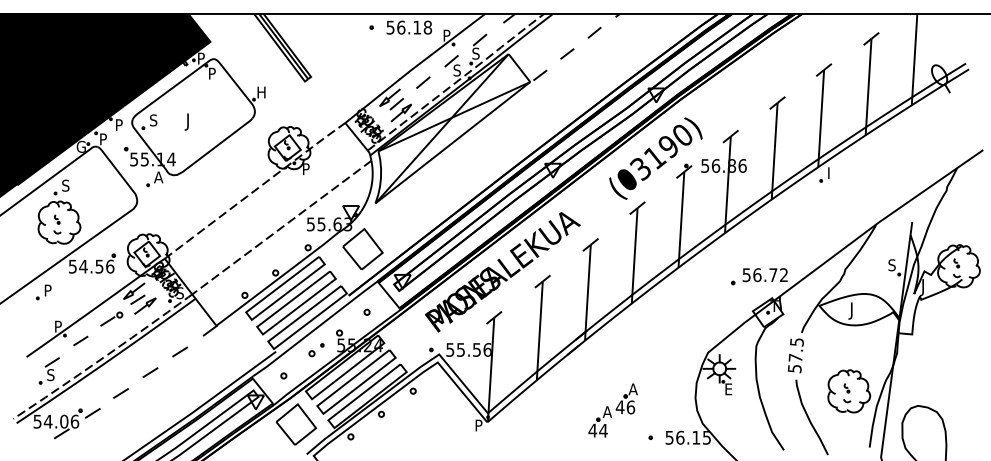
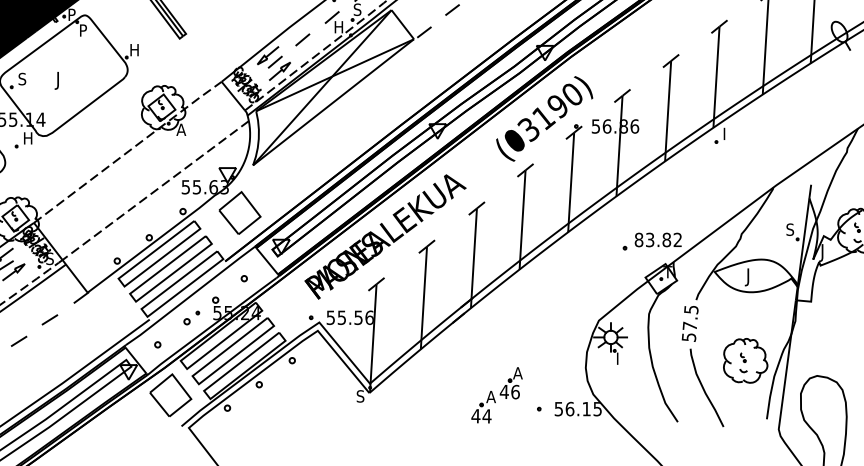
text: (457, 70) -> (338, 27), S -> H
text: (306, 168) -> (181, 129), P -> A
text: (158, 177) -> (27, 138), A -> H
text: (759, 275) -> (652, 240), 56.72 -> 83.82
text: (729, 389) -> (621, 358), E -> I
part: (612, 410) -> (496, 395), moved
text: (478, 425) -> (360, 396), P -> S

